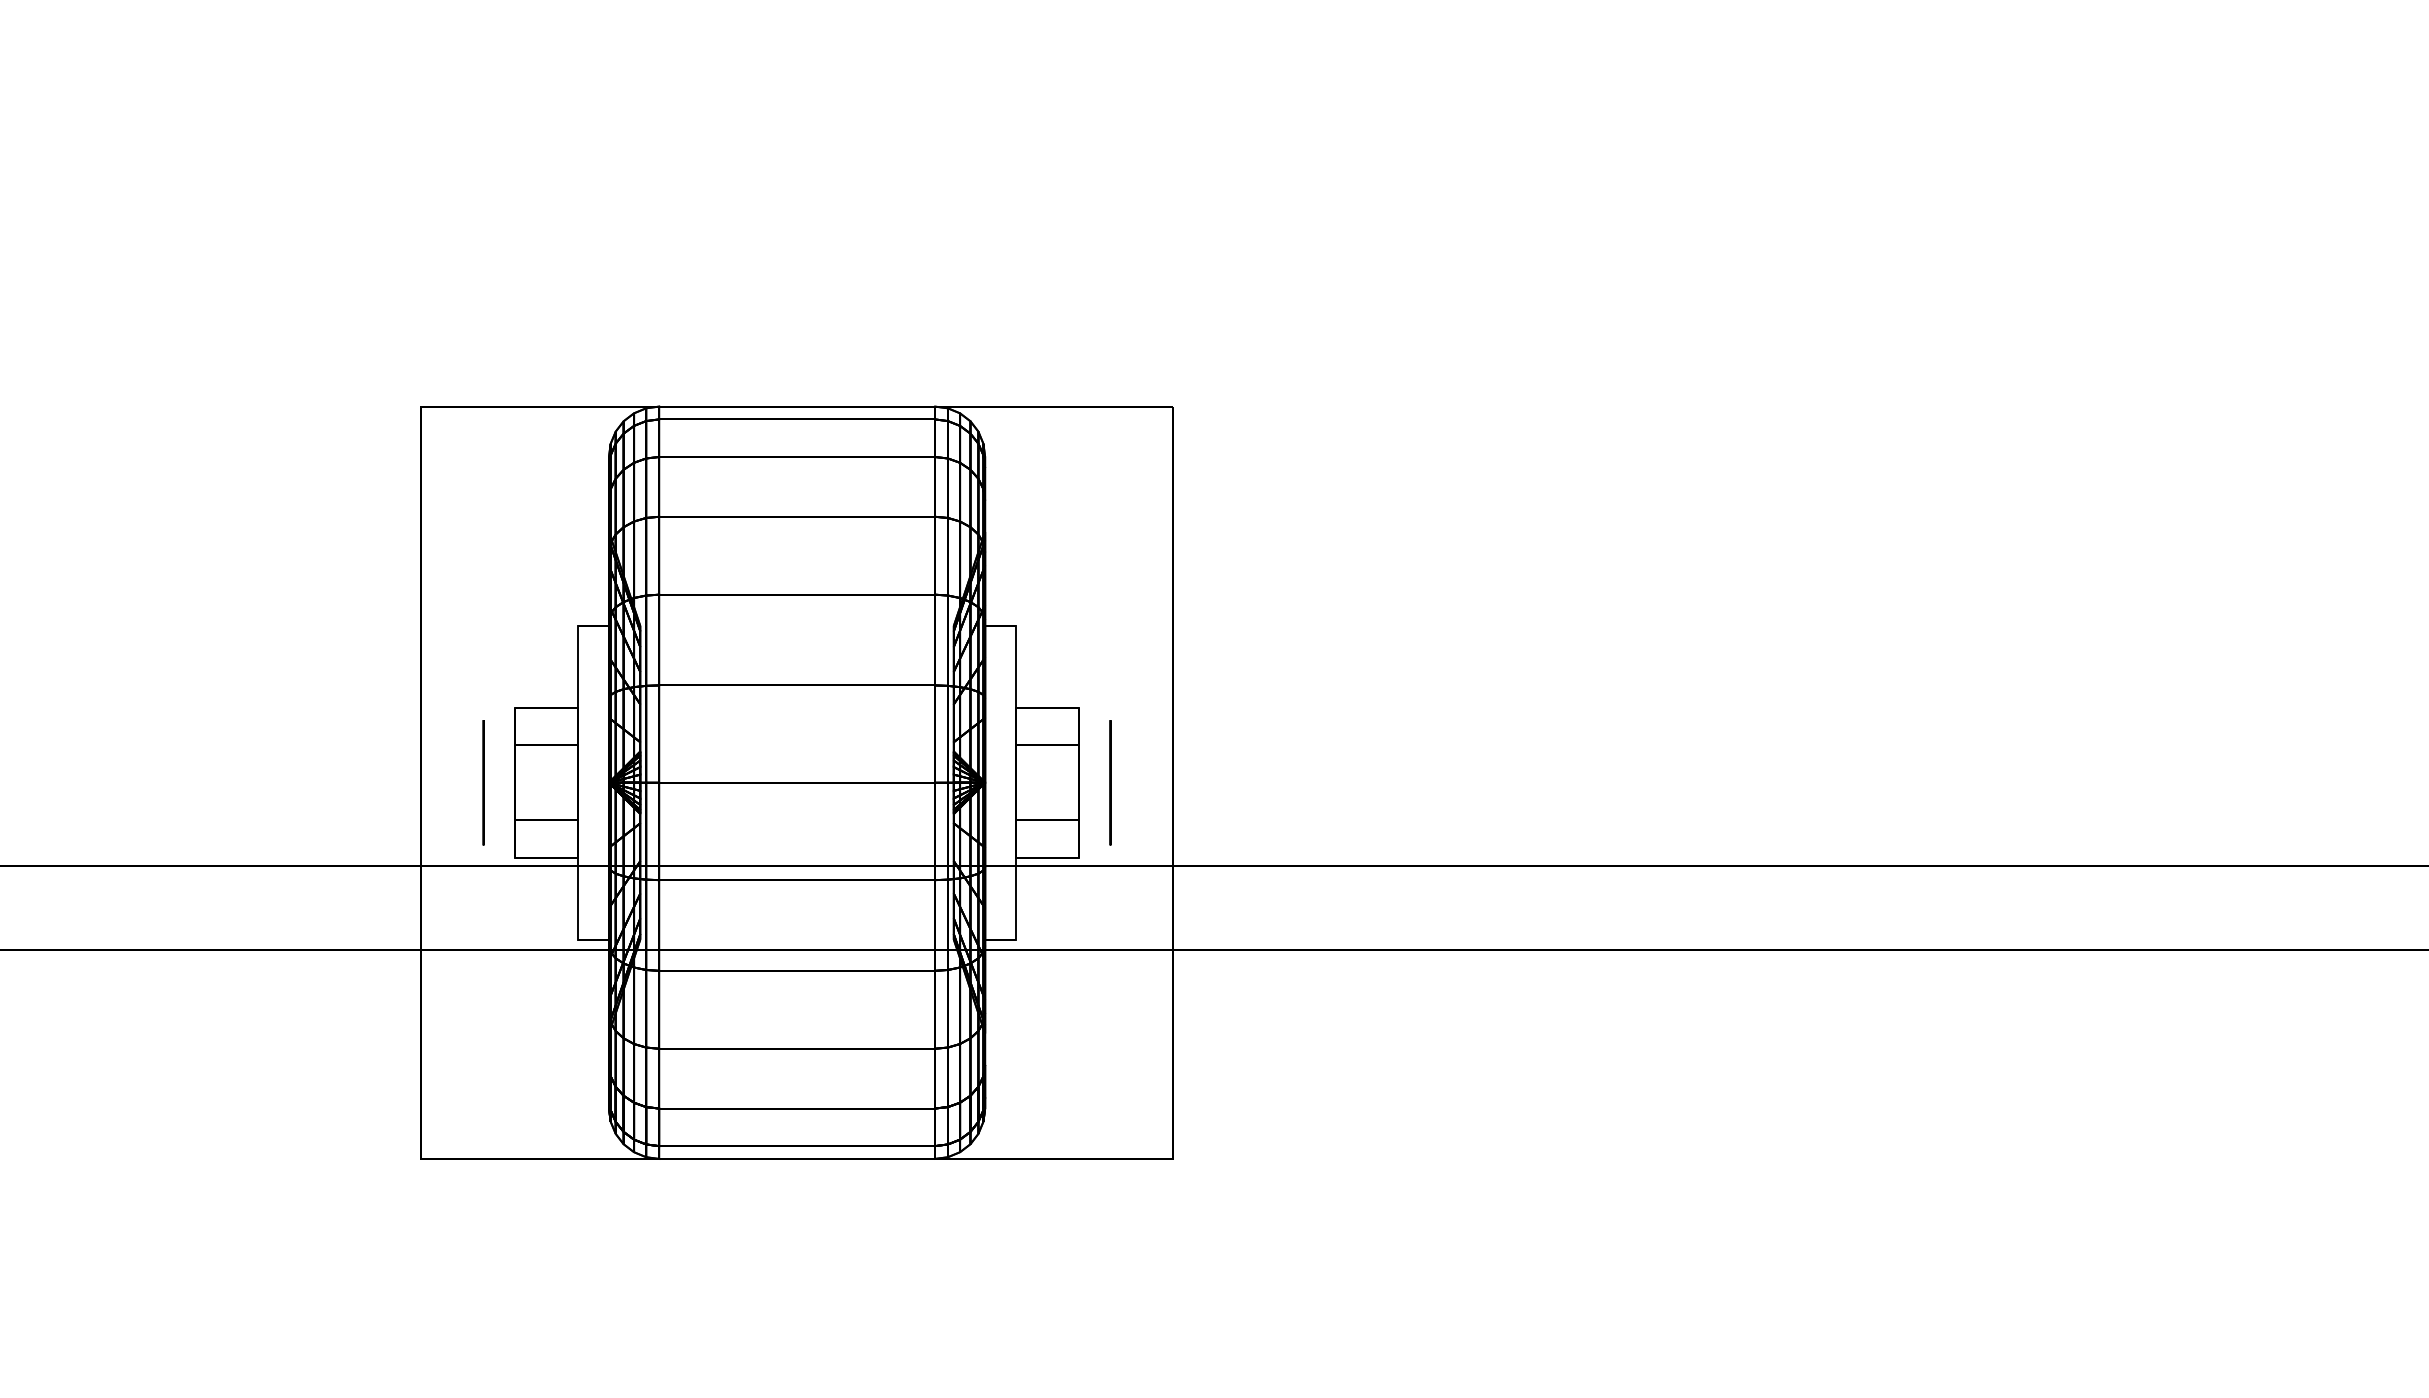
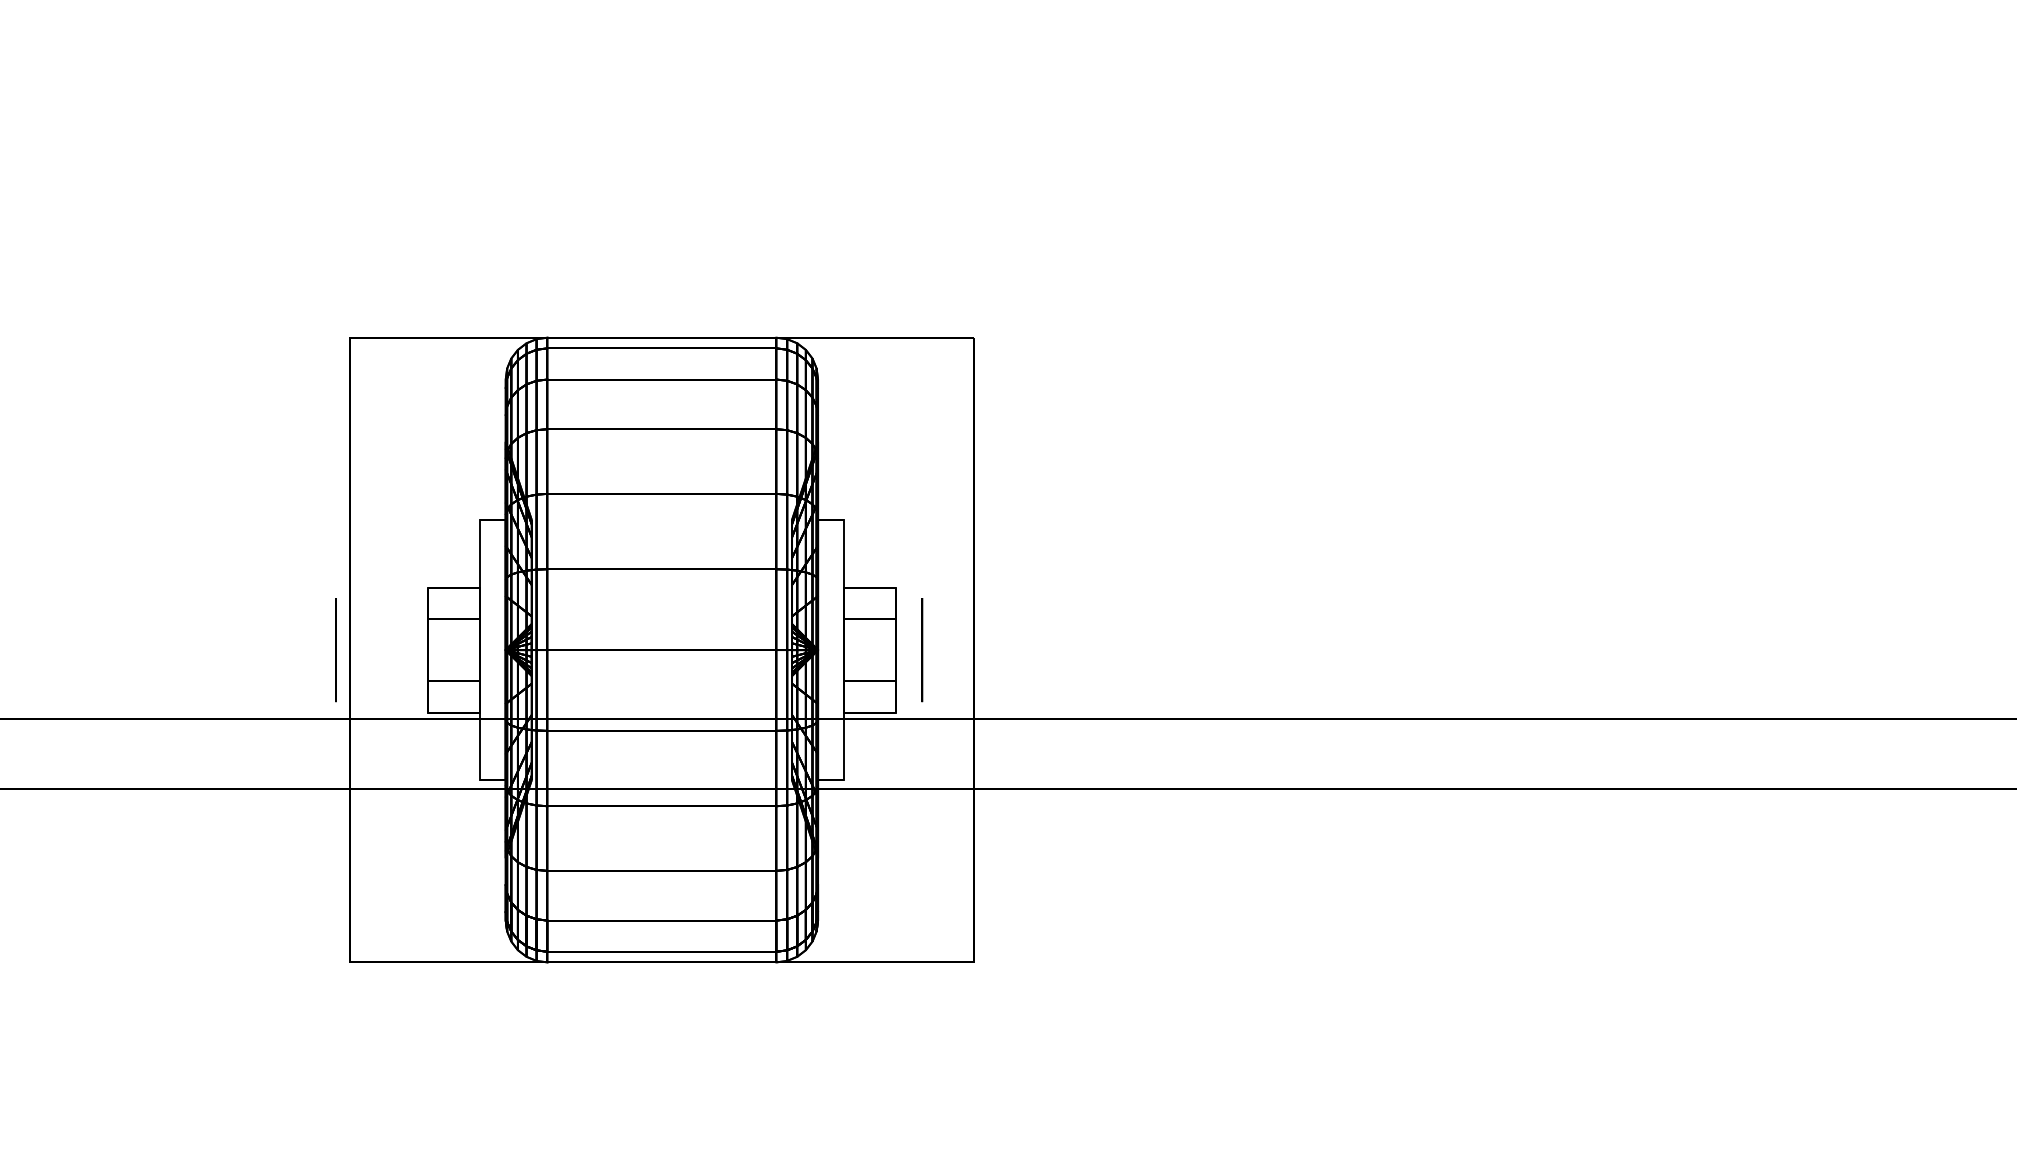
circle: (483, 782) -> (335, 649), moved

